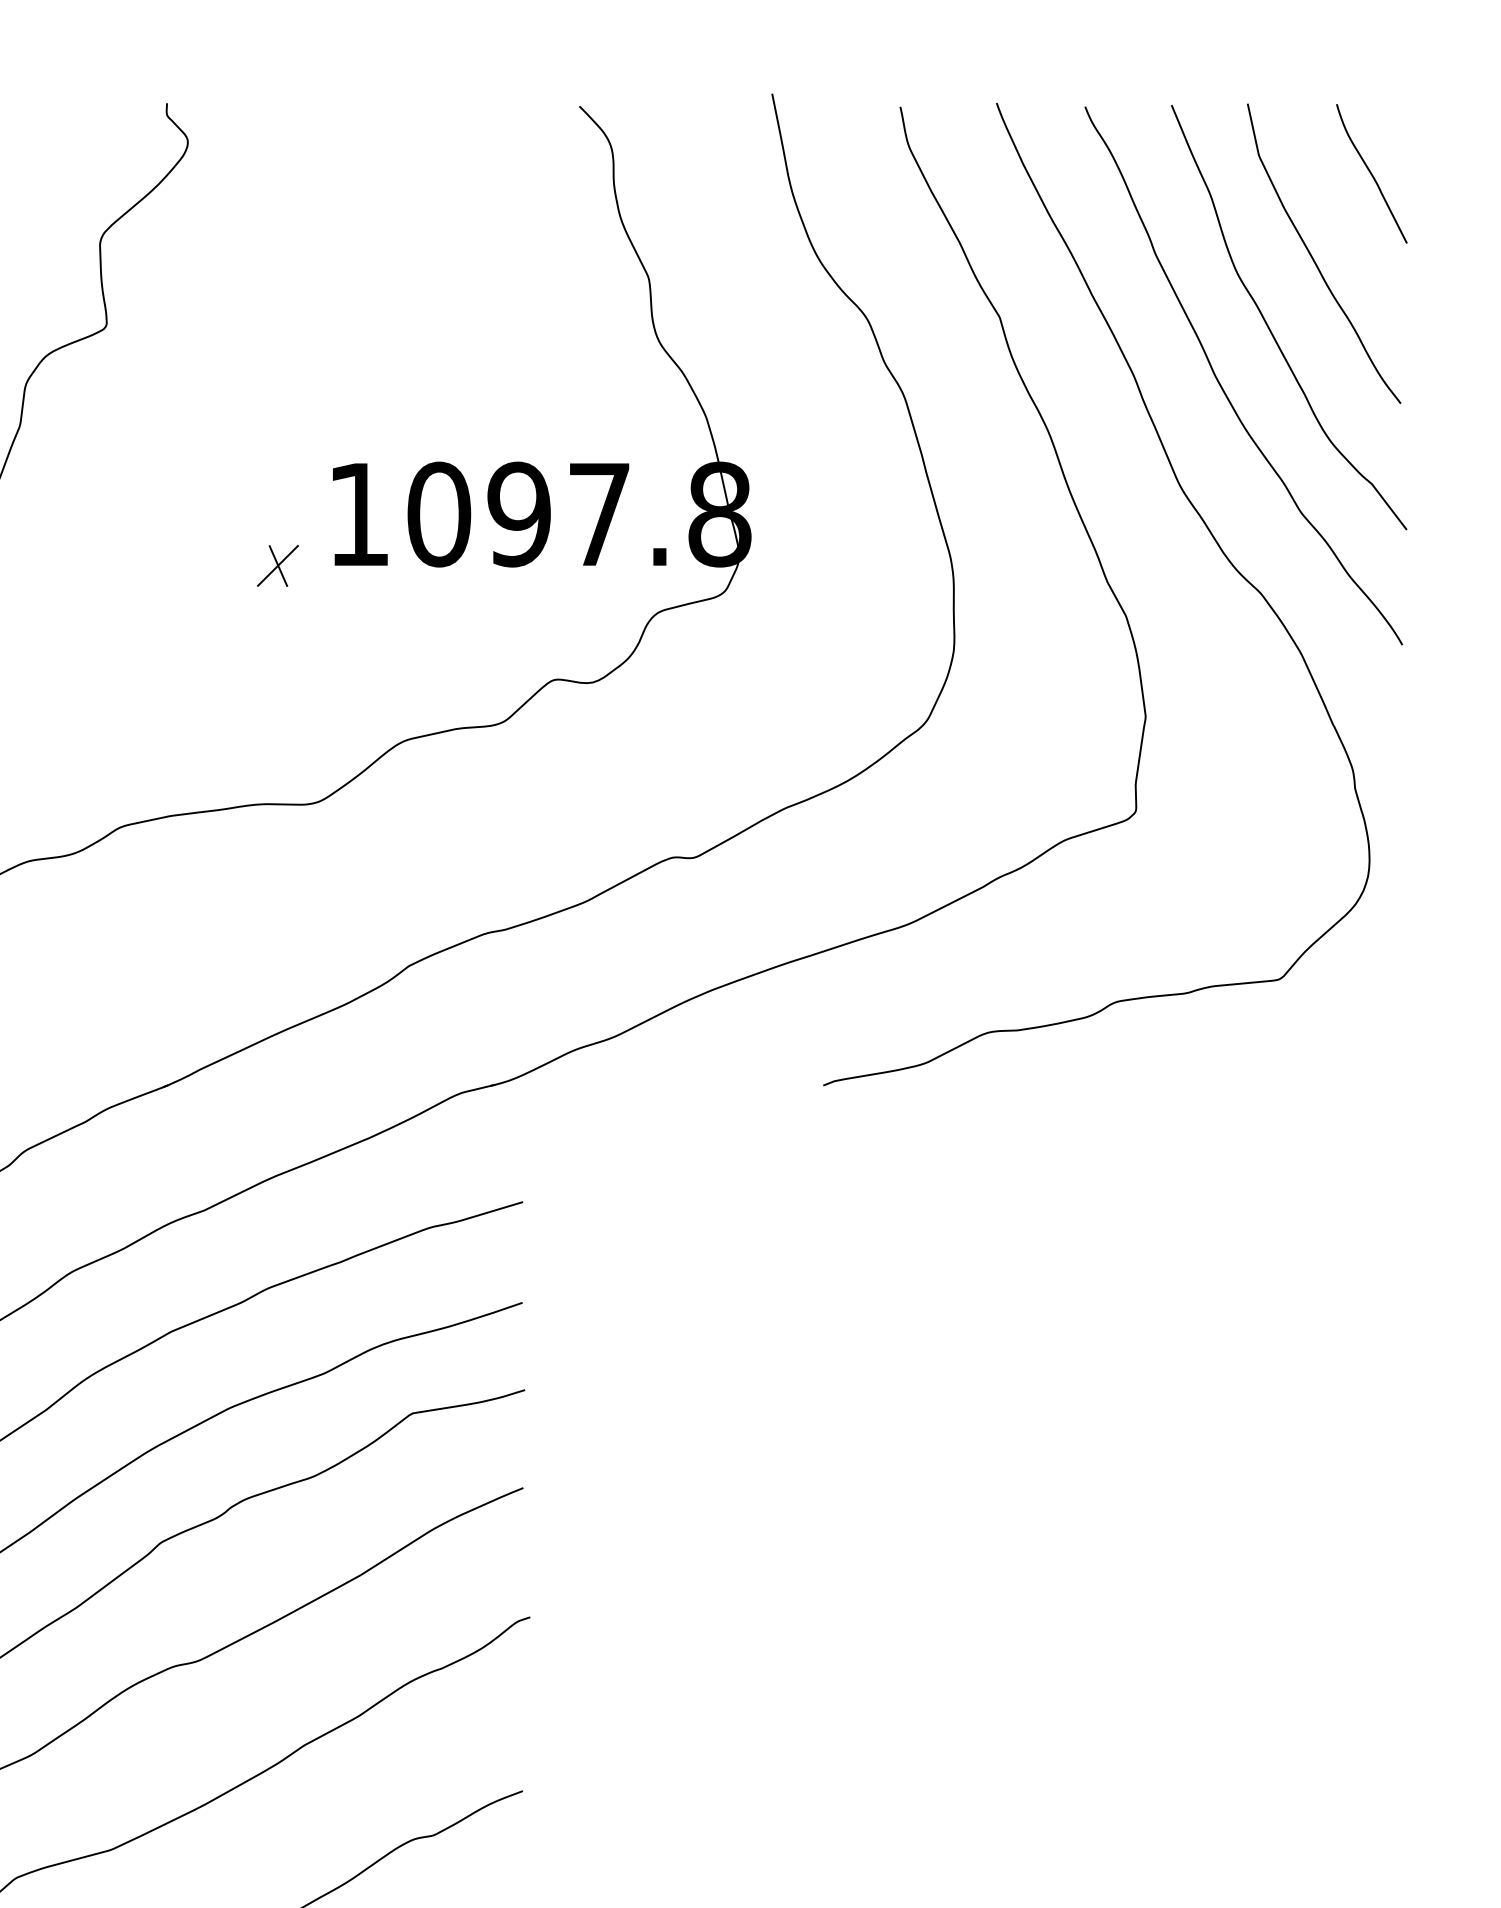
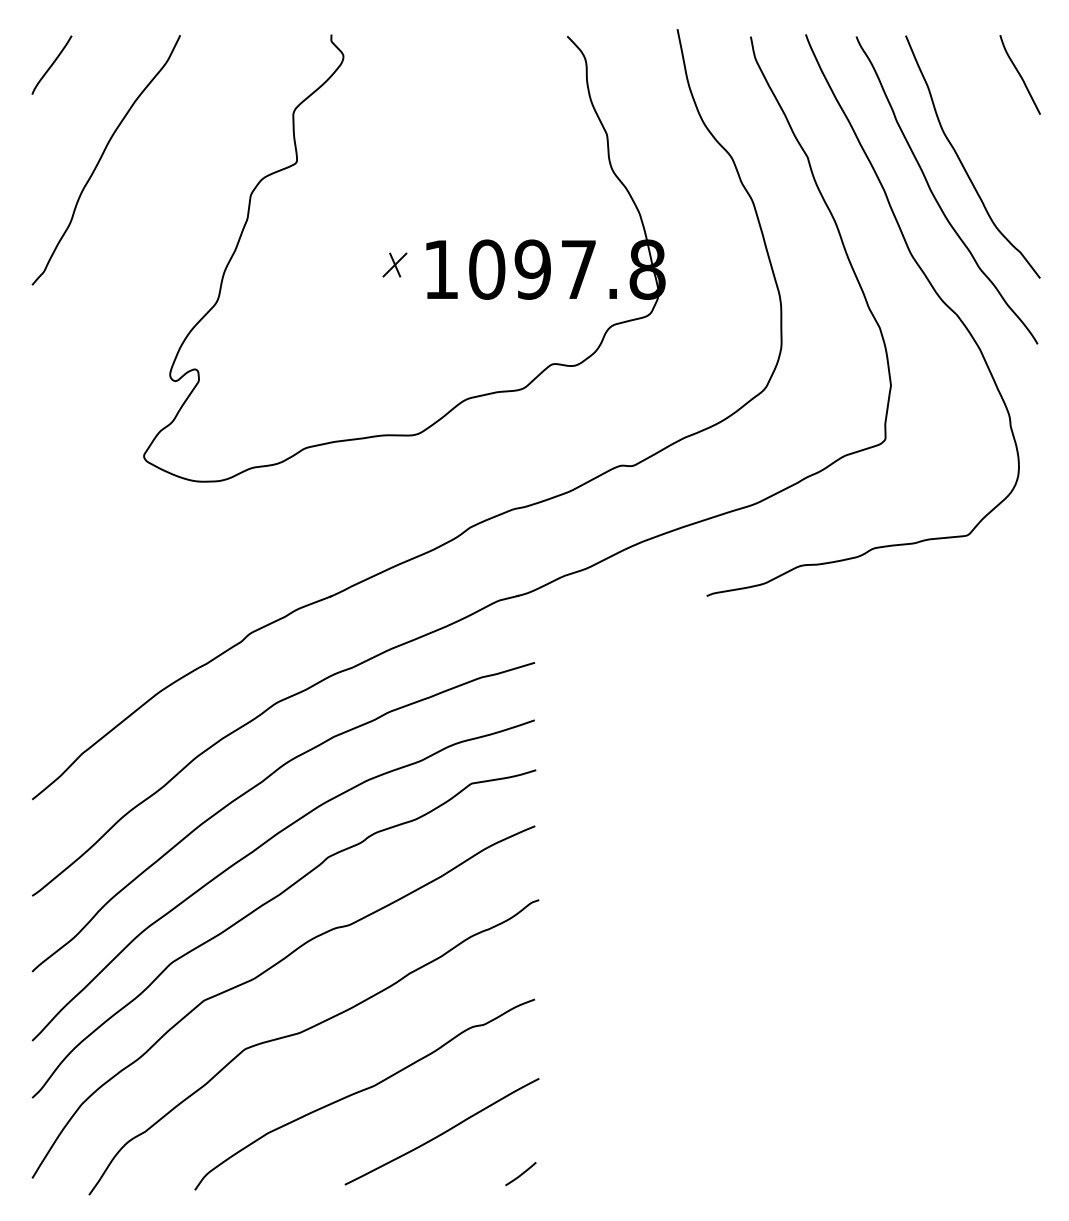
curve: (1314, 257) -> (987, 122), removed
part: (277, 564) -> (394, 264), moved

